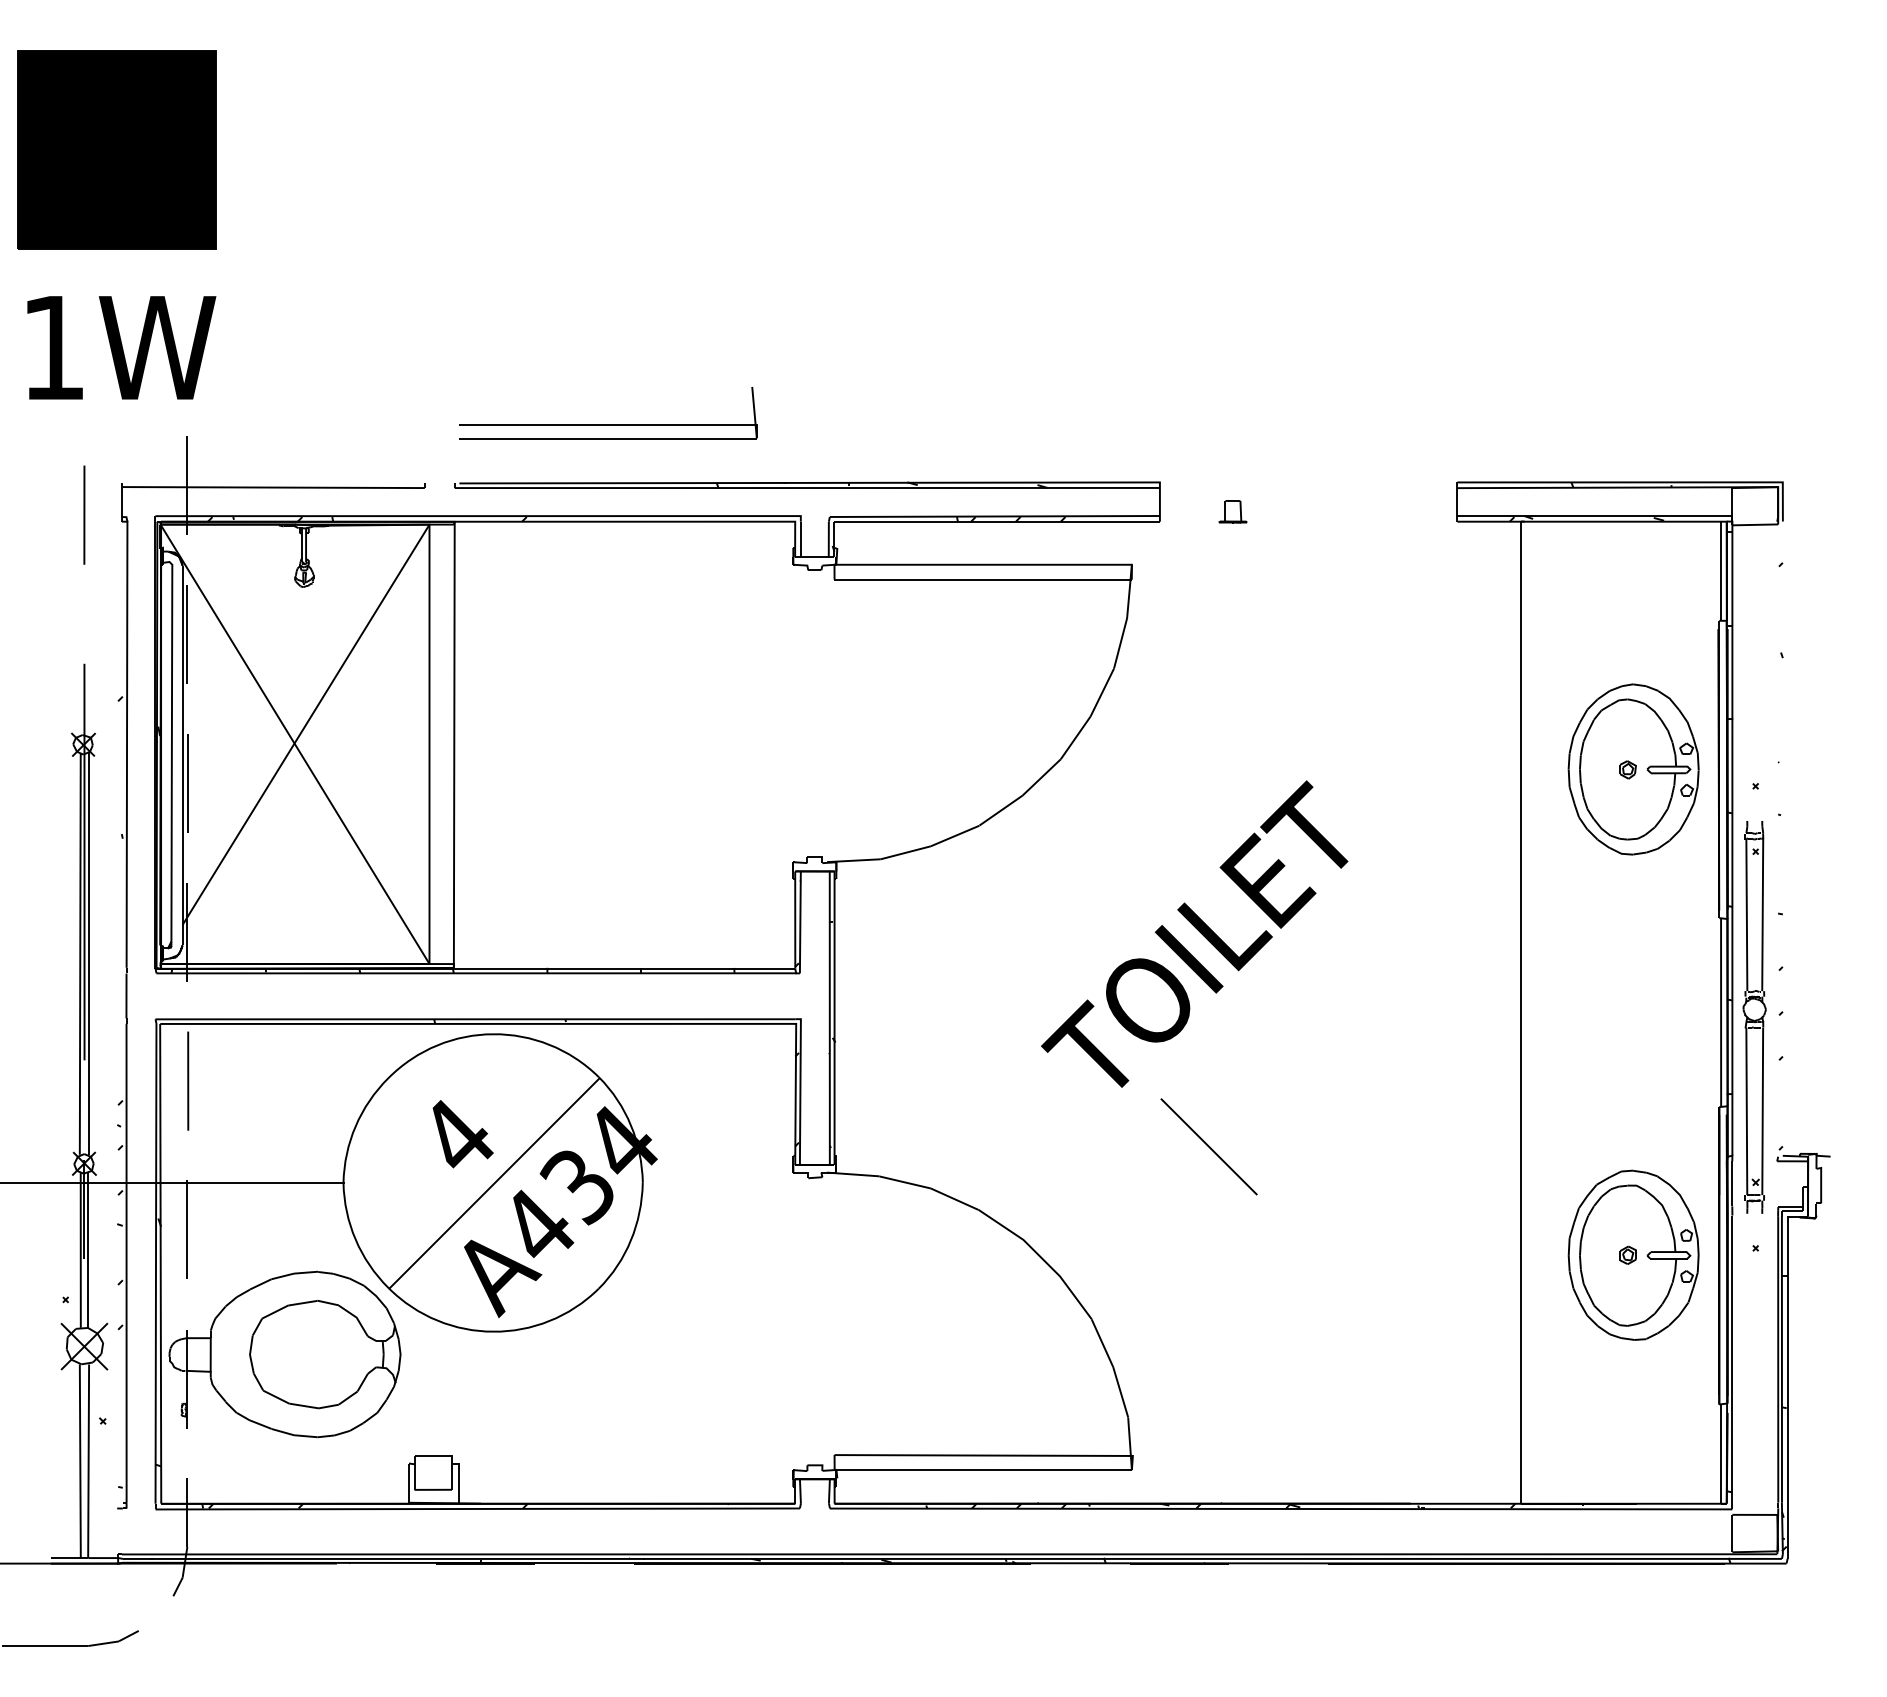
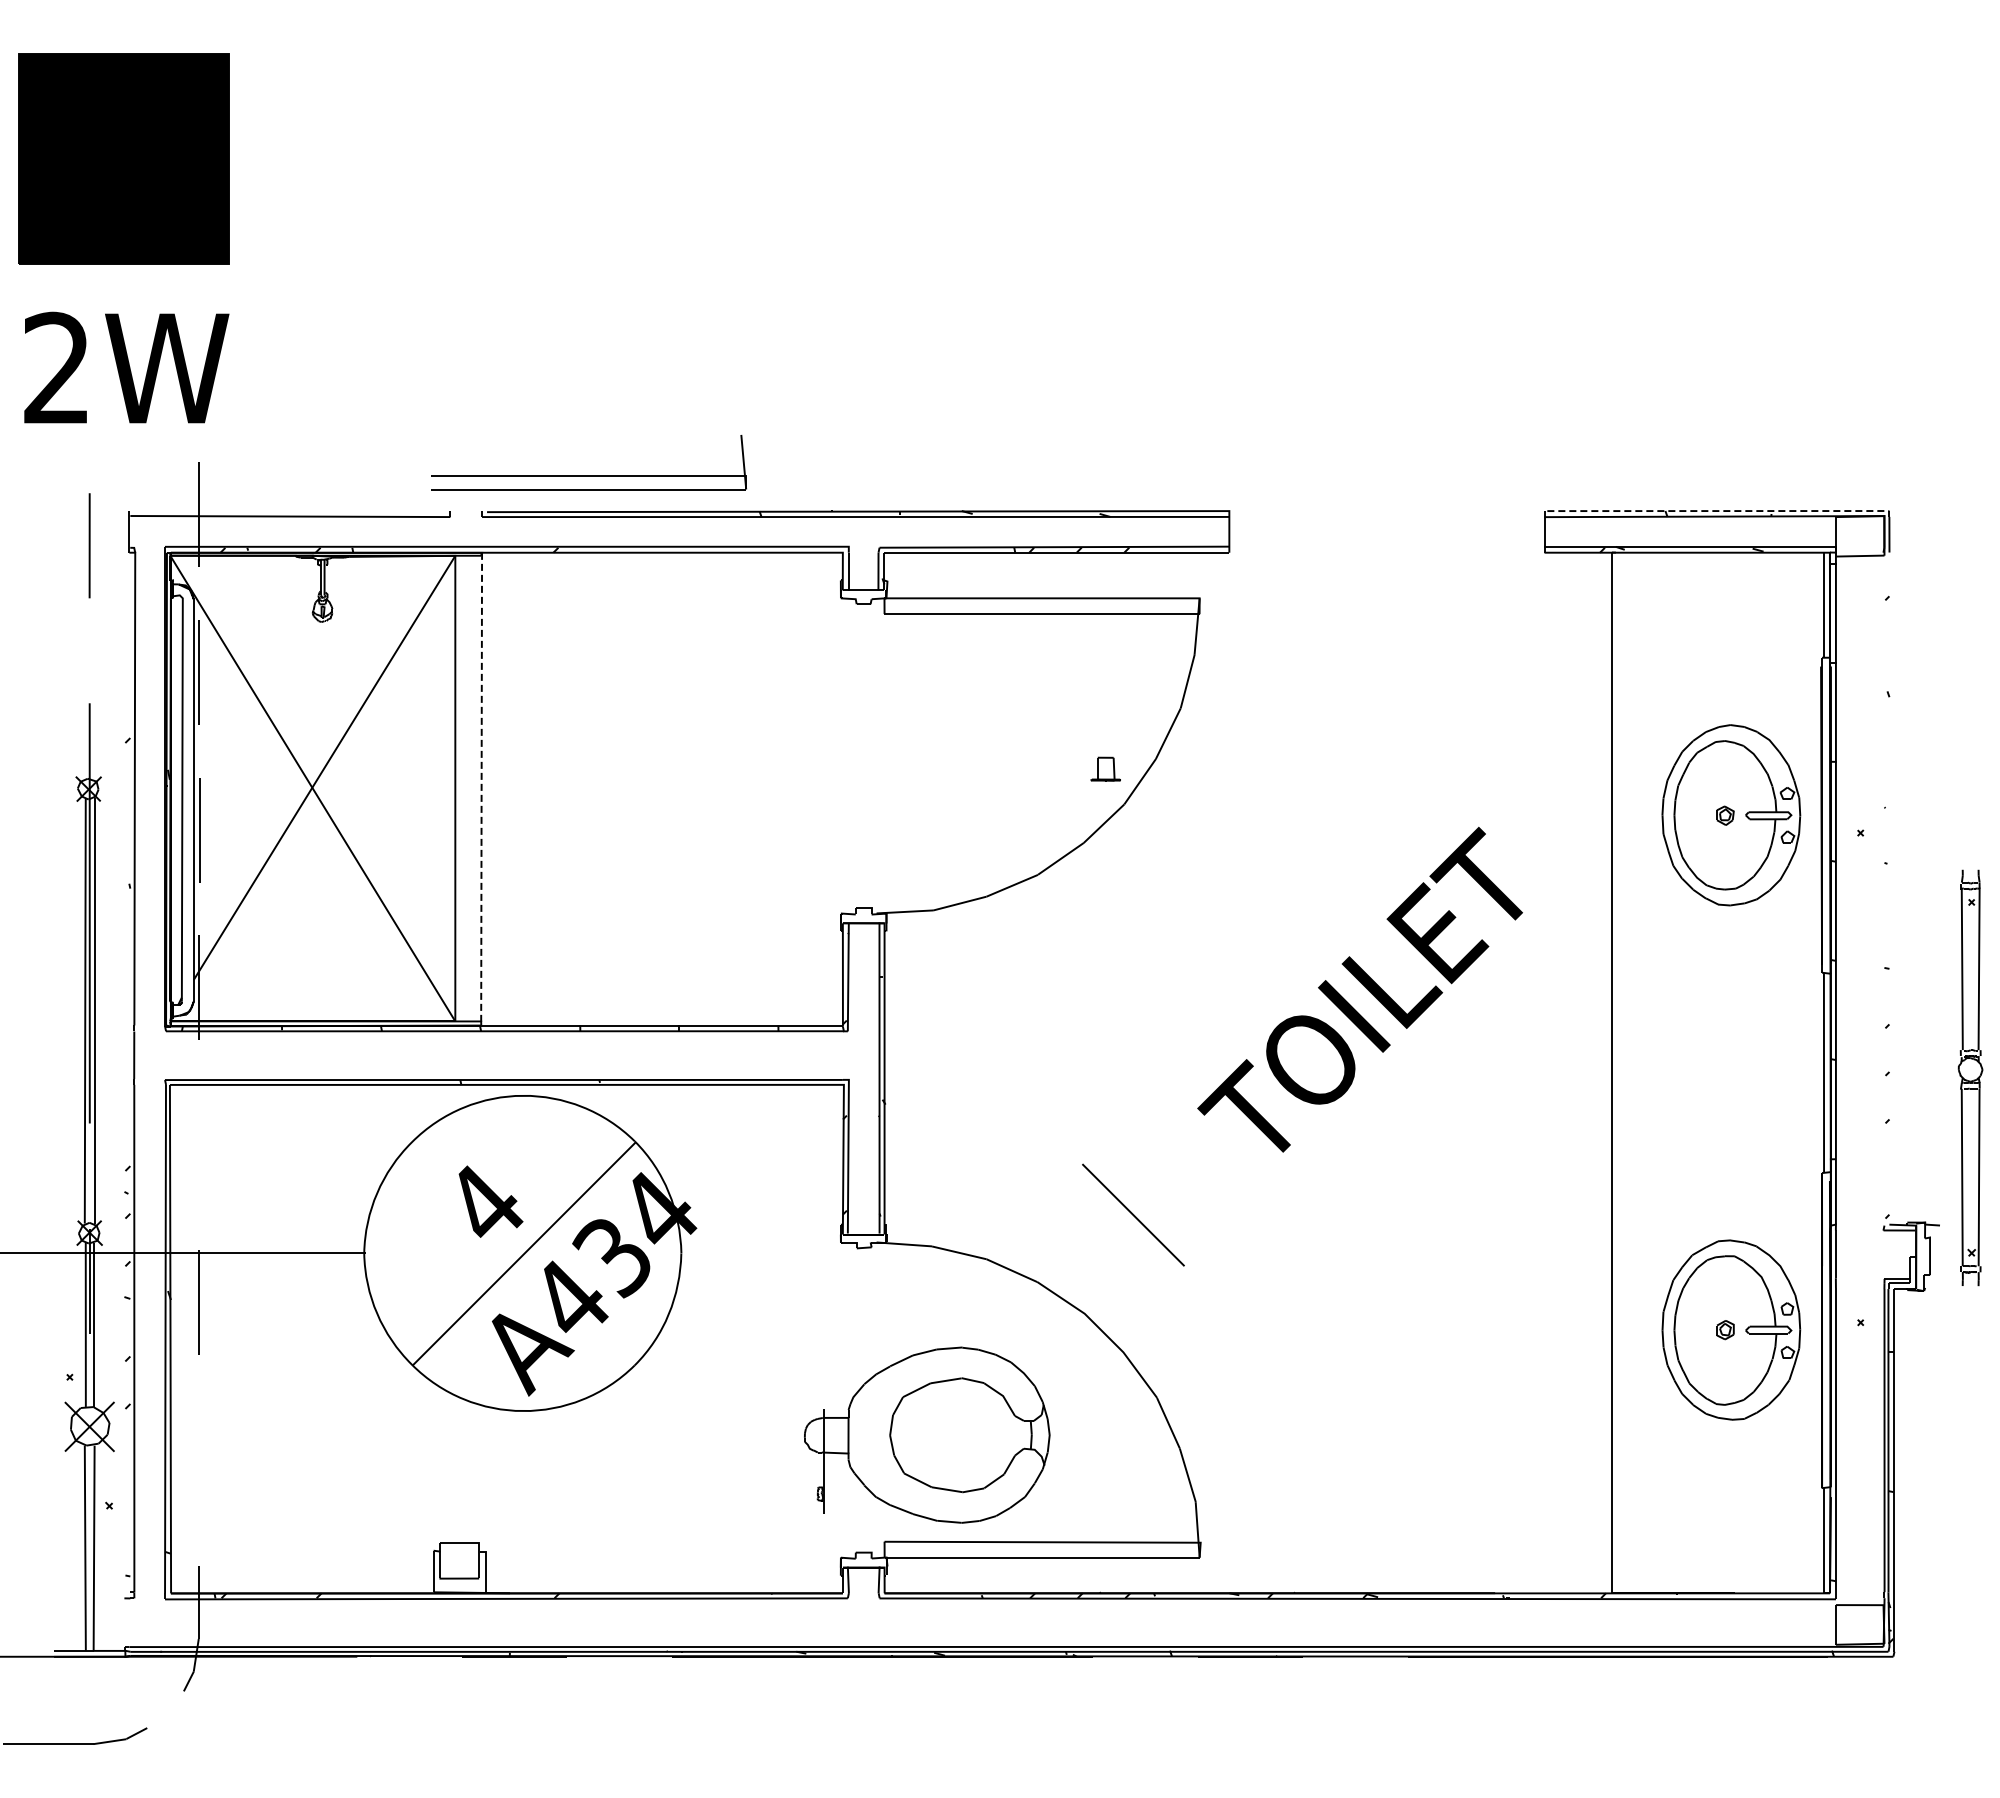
text: (52, 346) -> (55, 367), 1W -> 2W
part: (608, 425) -> (588, 475), moved
line: (1623, 482) -> (1720, 511), solid -> dashed
part: (1232, 511) -> (1105, 768), moved
line: (454, 745) -> (481, 789), solid -> dashed
text: (1194, 933) -> (1359, 989), moved
part: (1754, 1016) -> (1970, 1077), moved
line: (188, 1081) -> (199, 1145), removed
line: (1209, 1146) -> (1133, 1214), moved
part: (285, 1353) -> (927, 1434), moved

